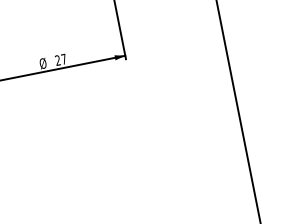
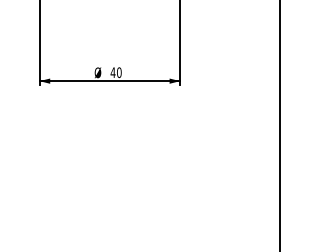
text: (60, 59) -> (115, 72), 27 -> 40

